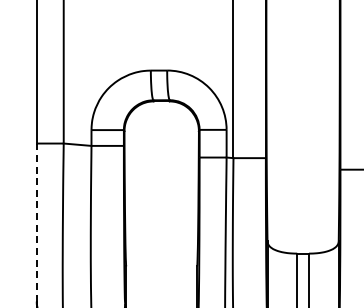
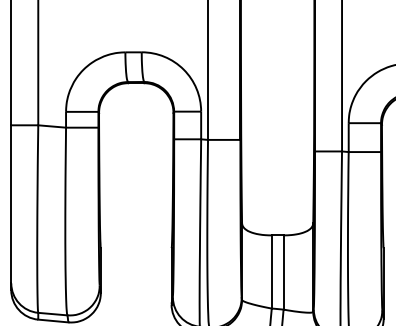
line: (36, 221) -> (11, 203), dashed -> solid

